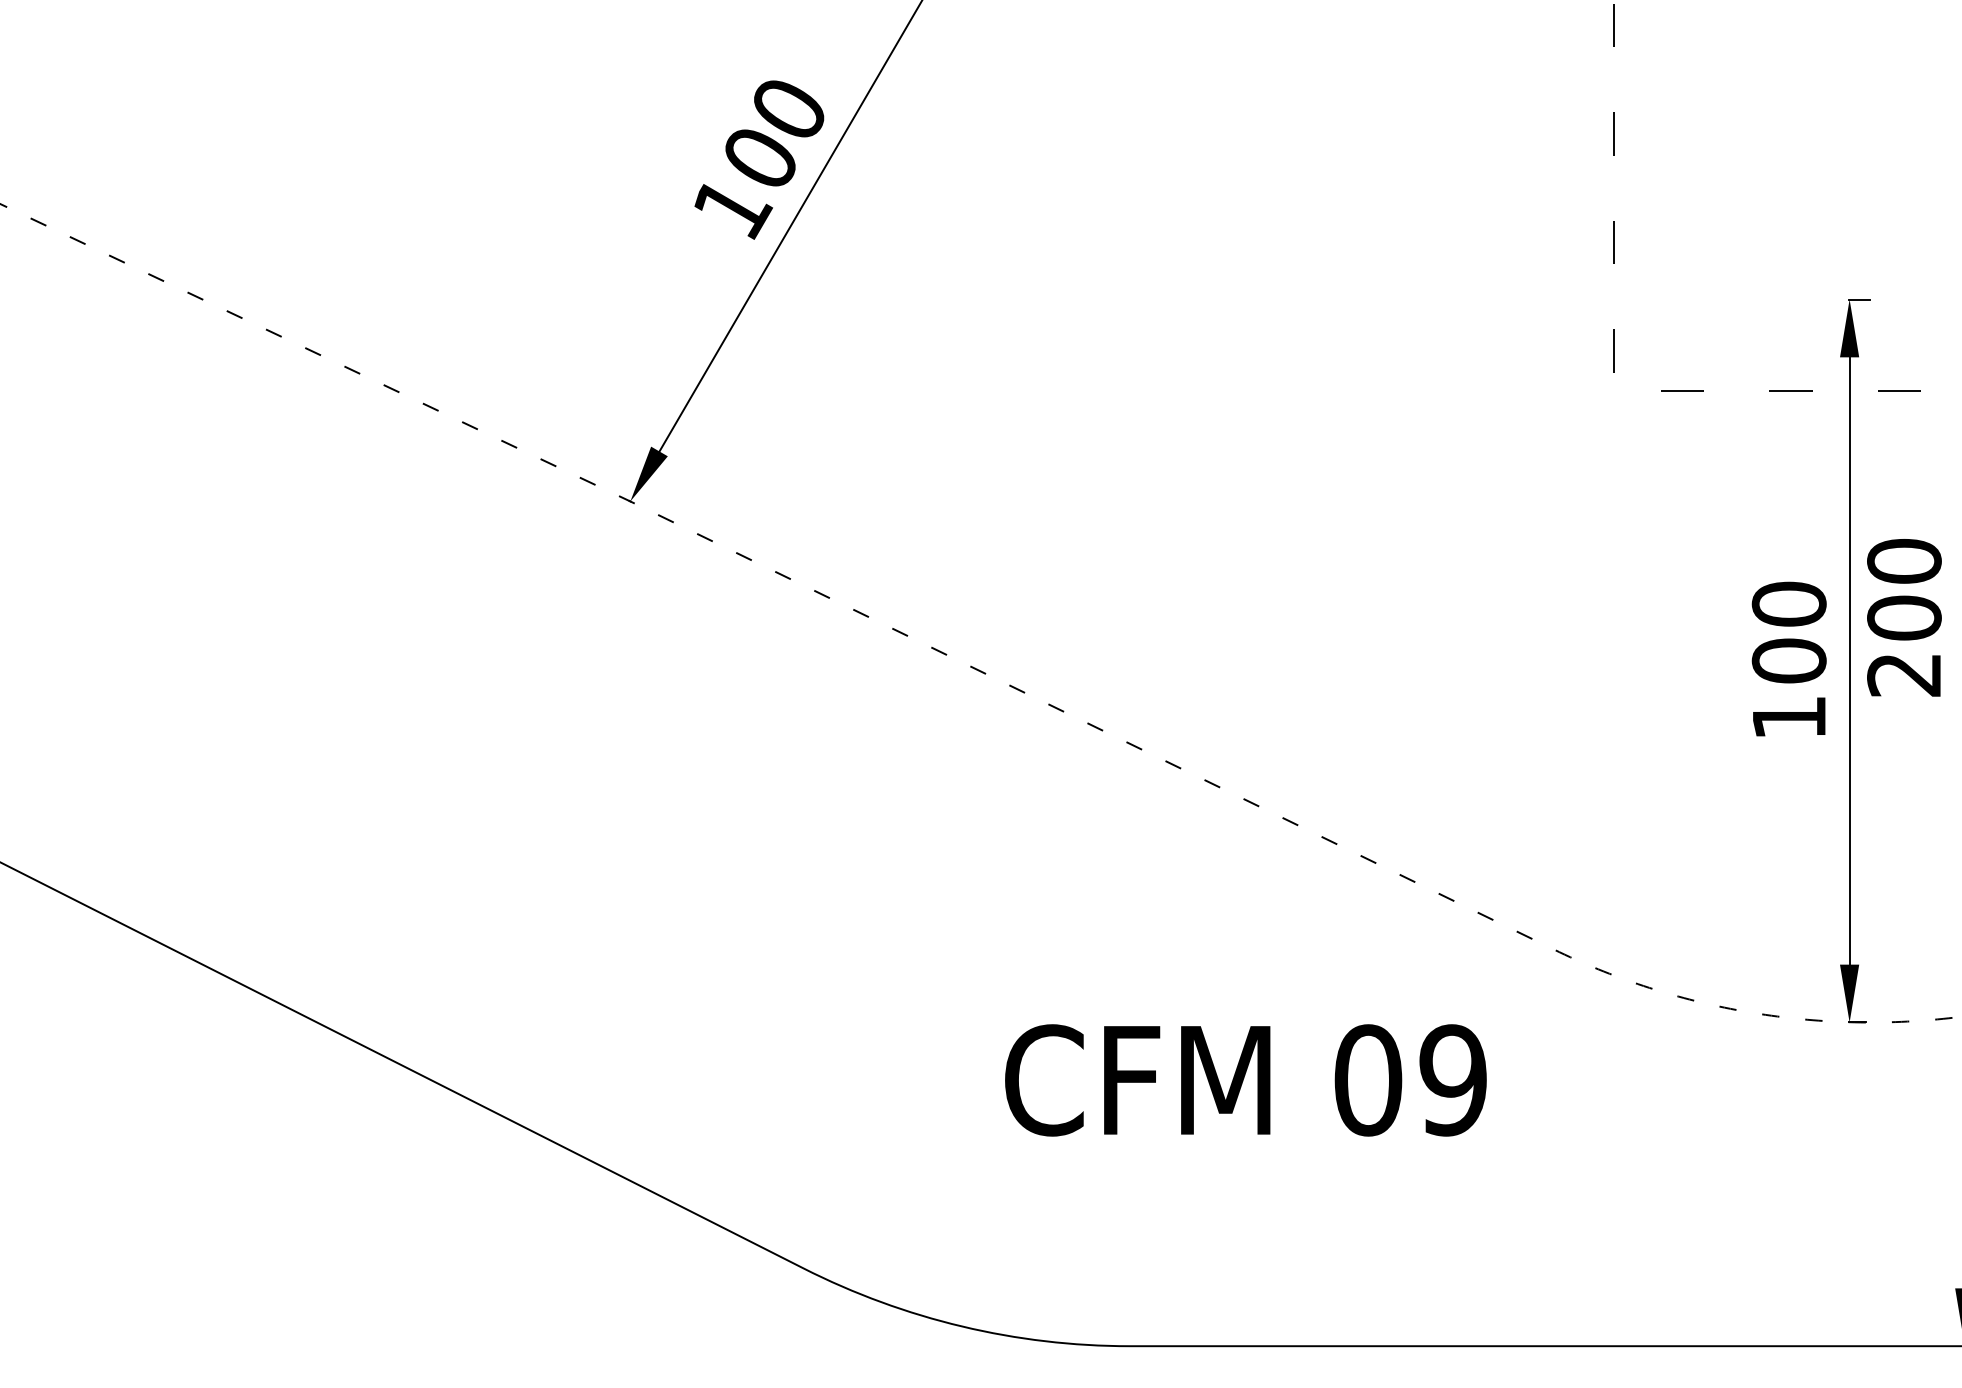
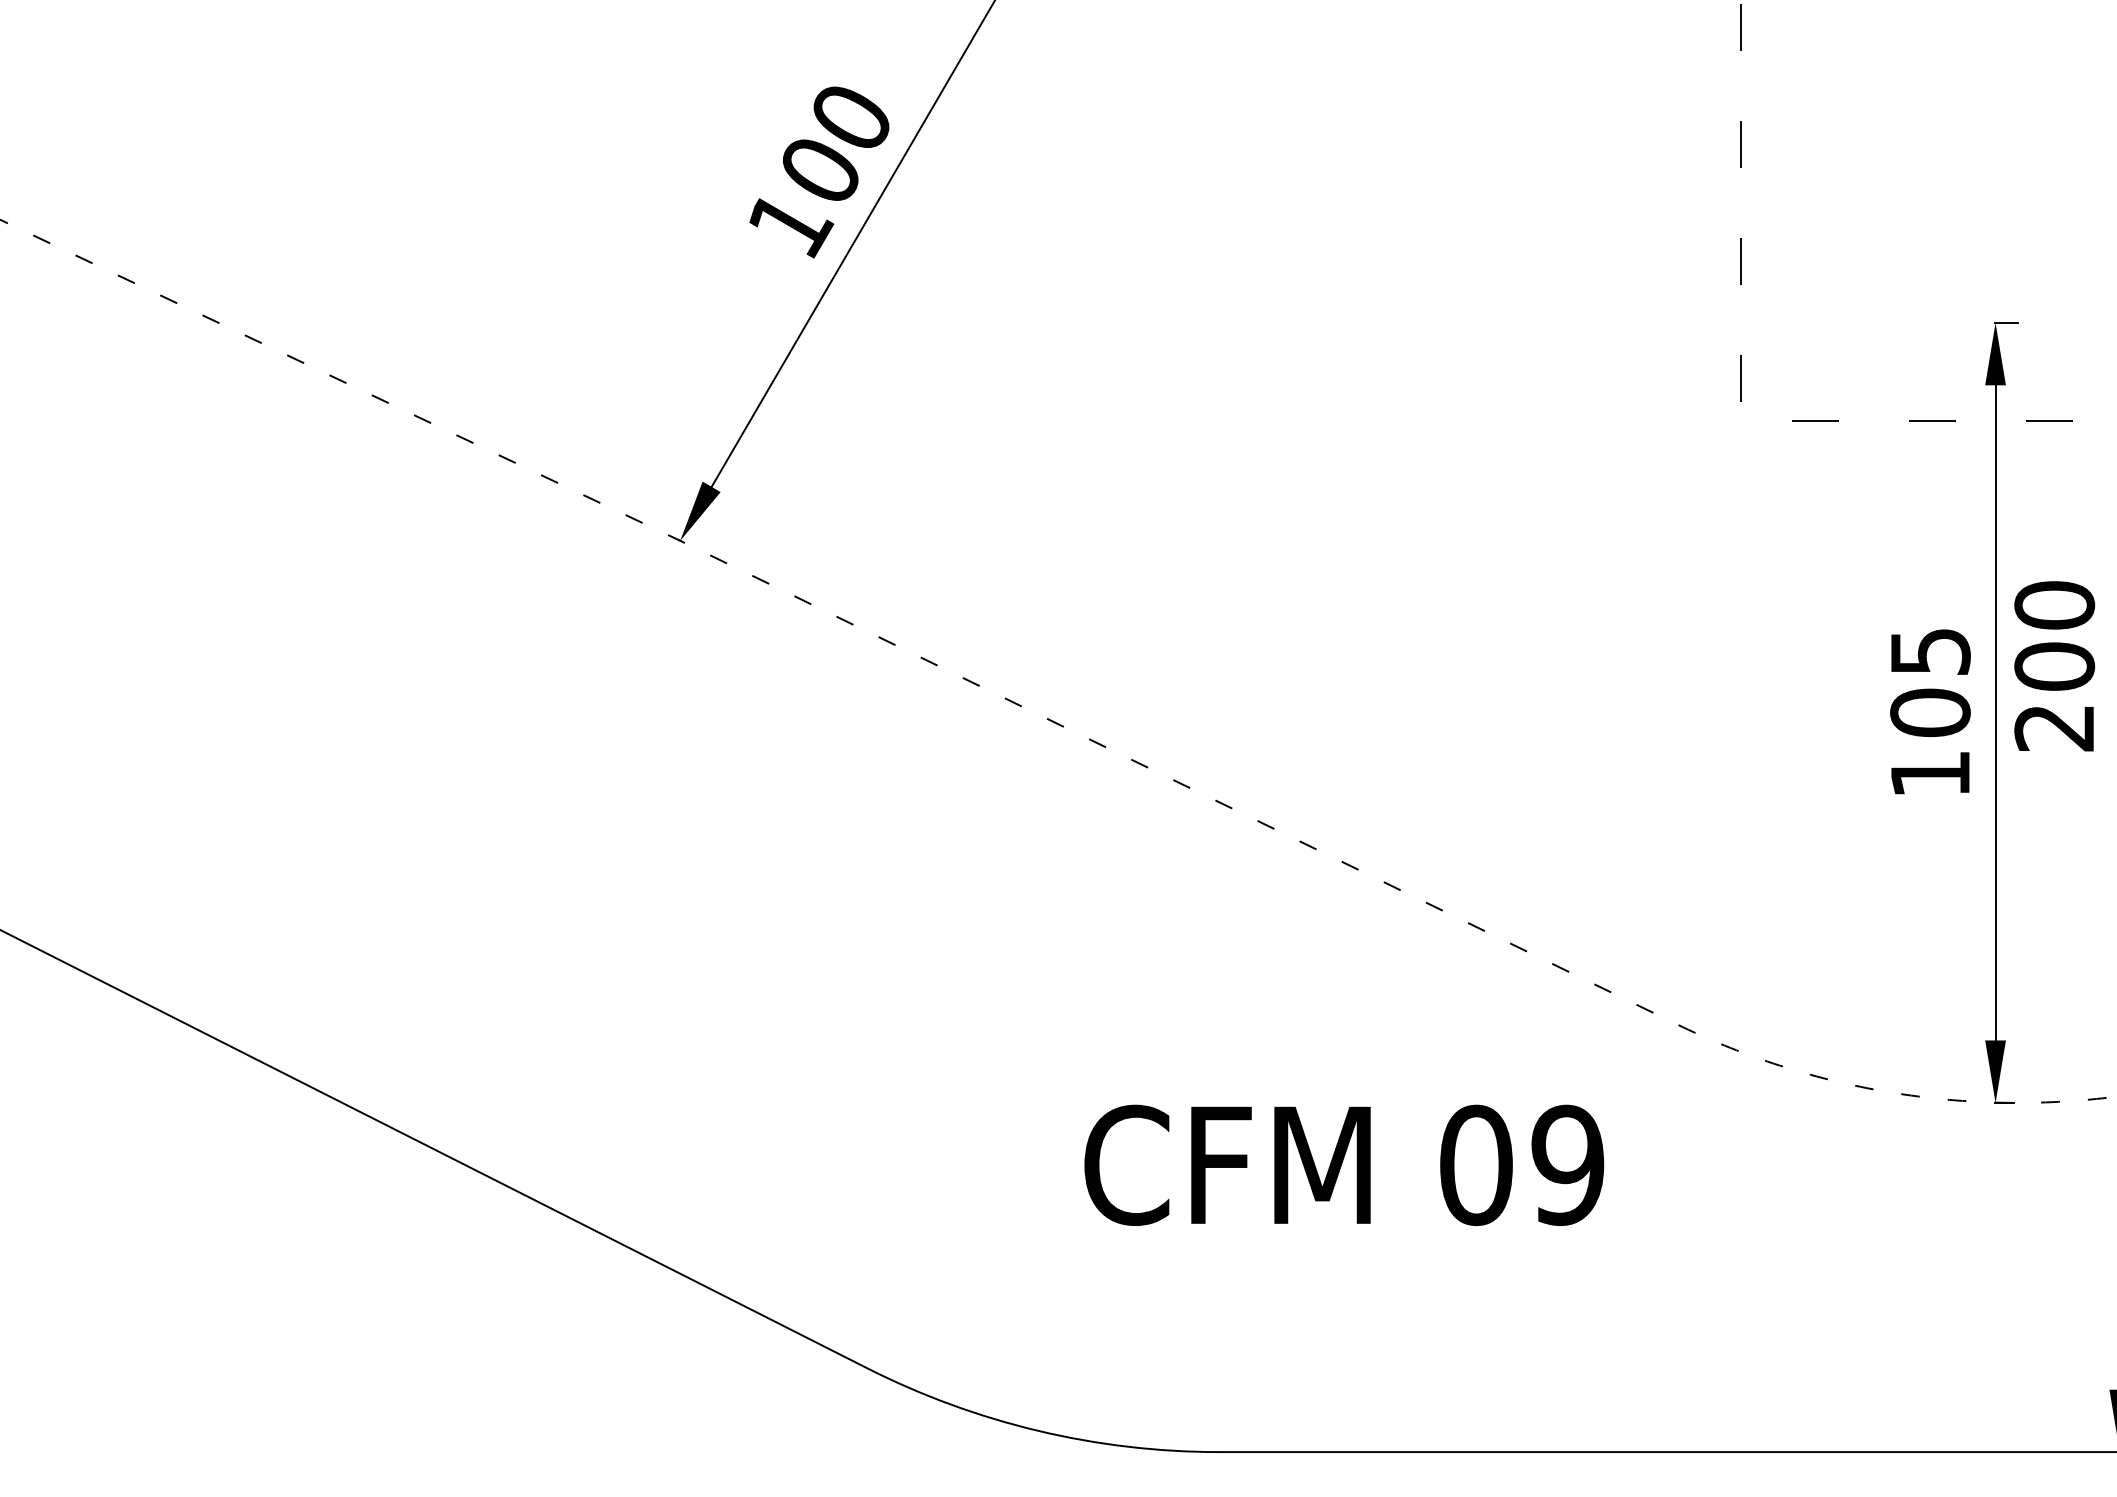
text: (1788, 603) -> (1929, 650), 100 -> 105

